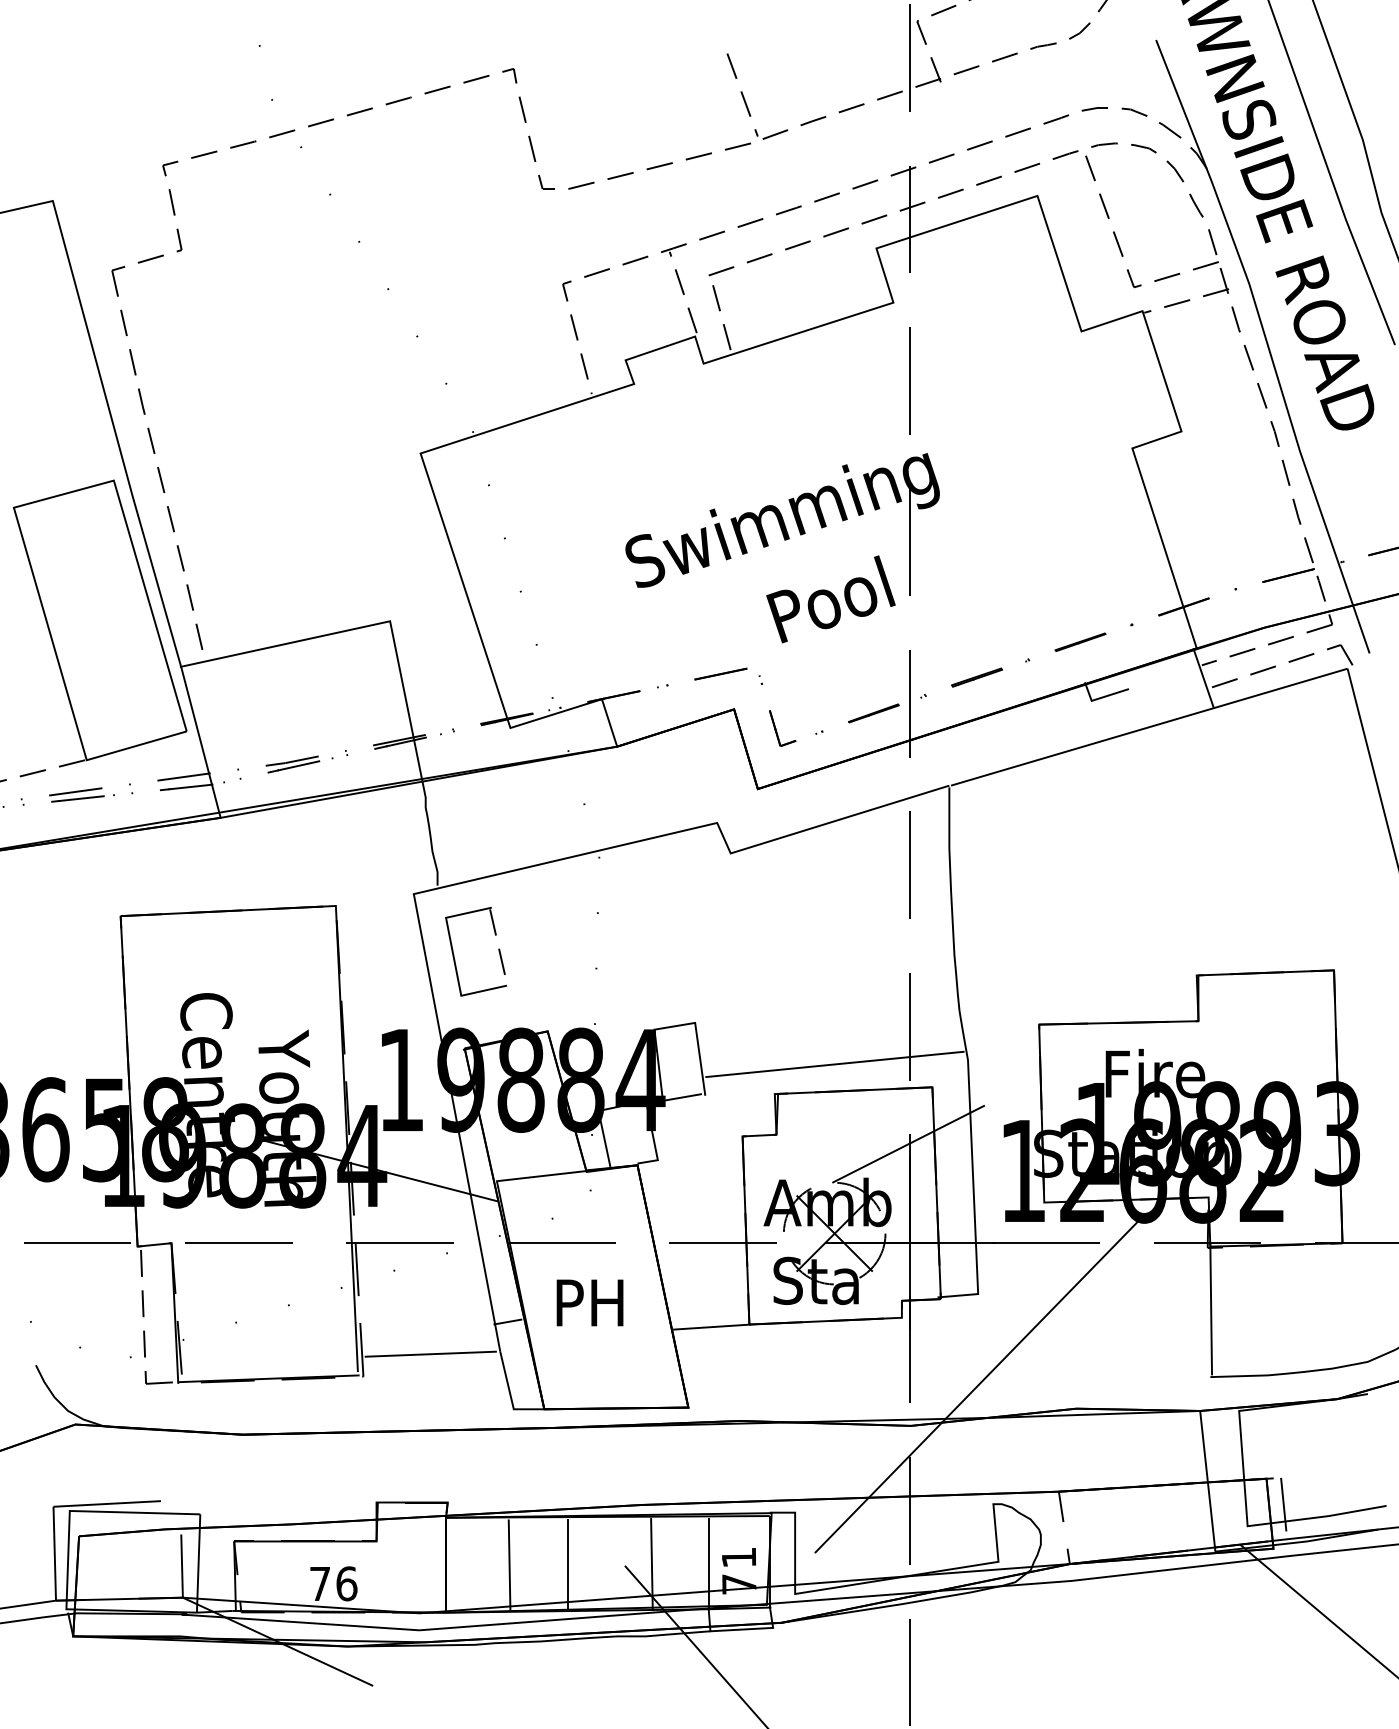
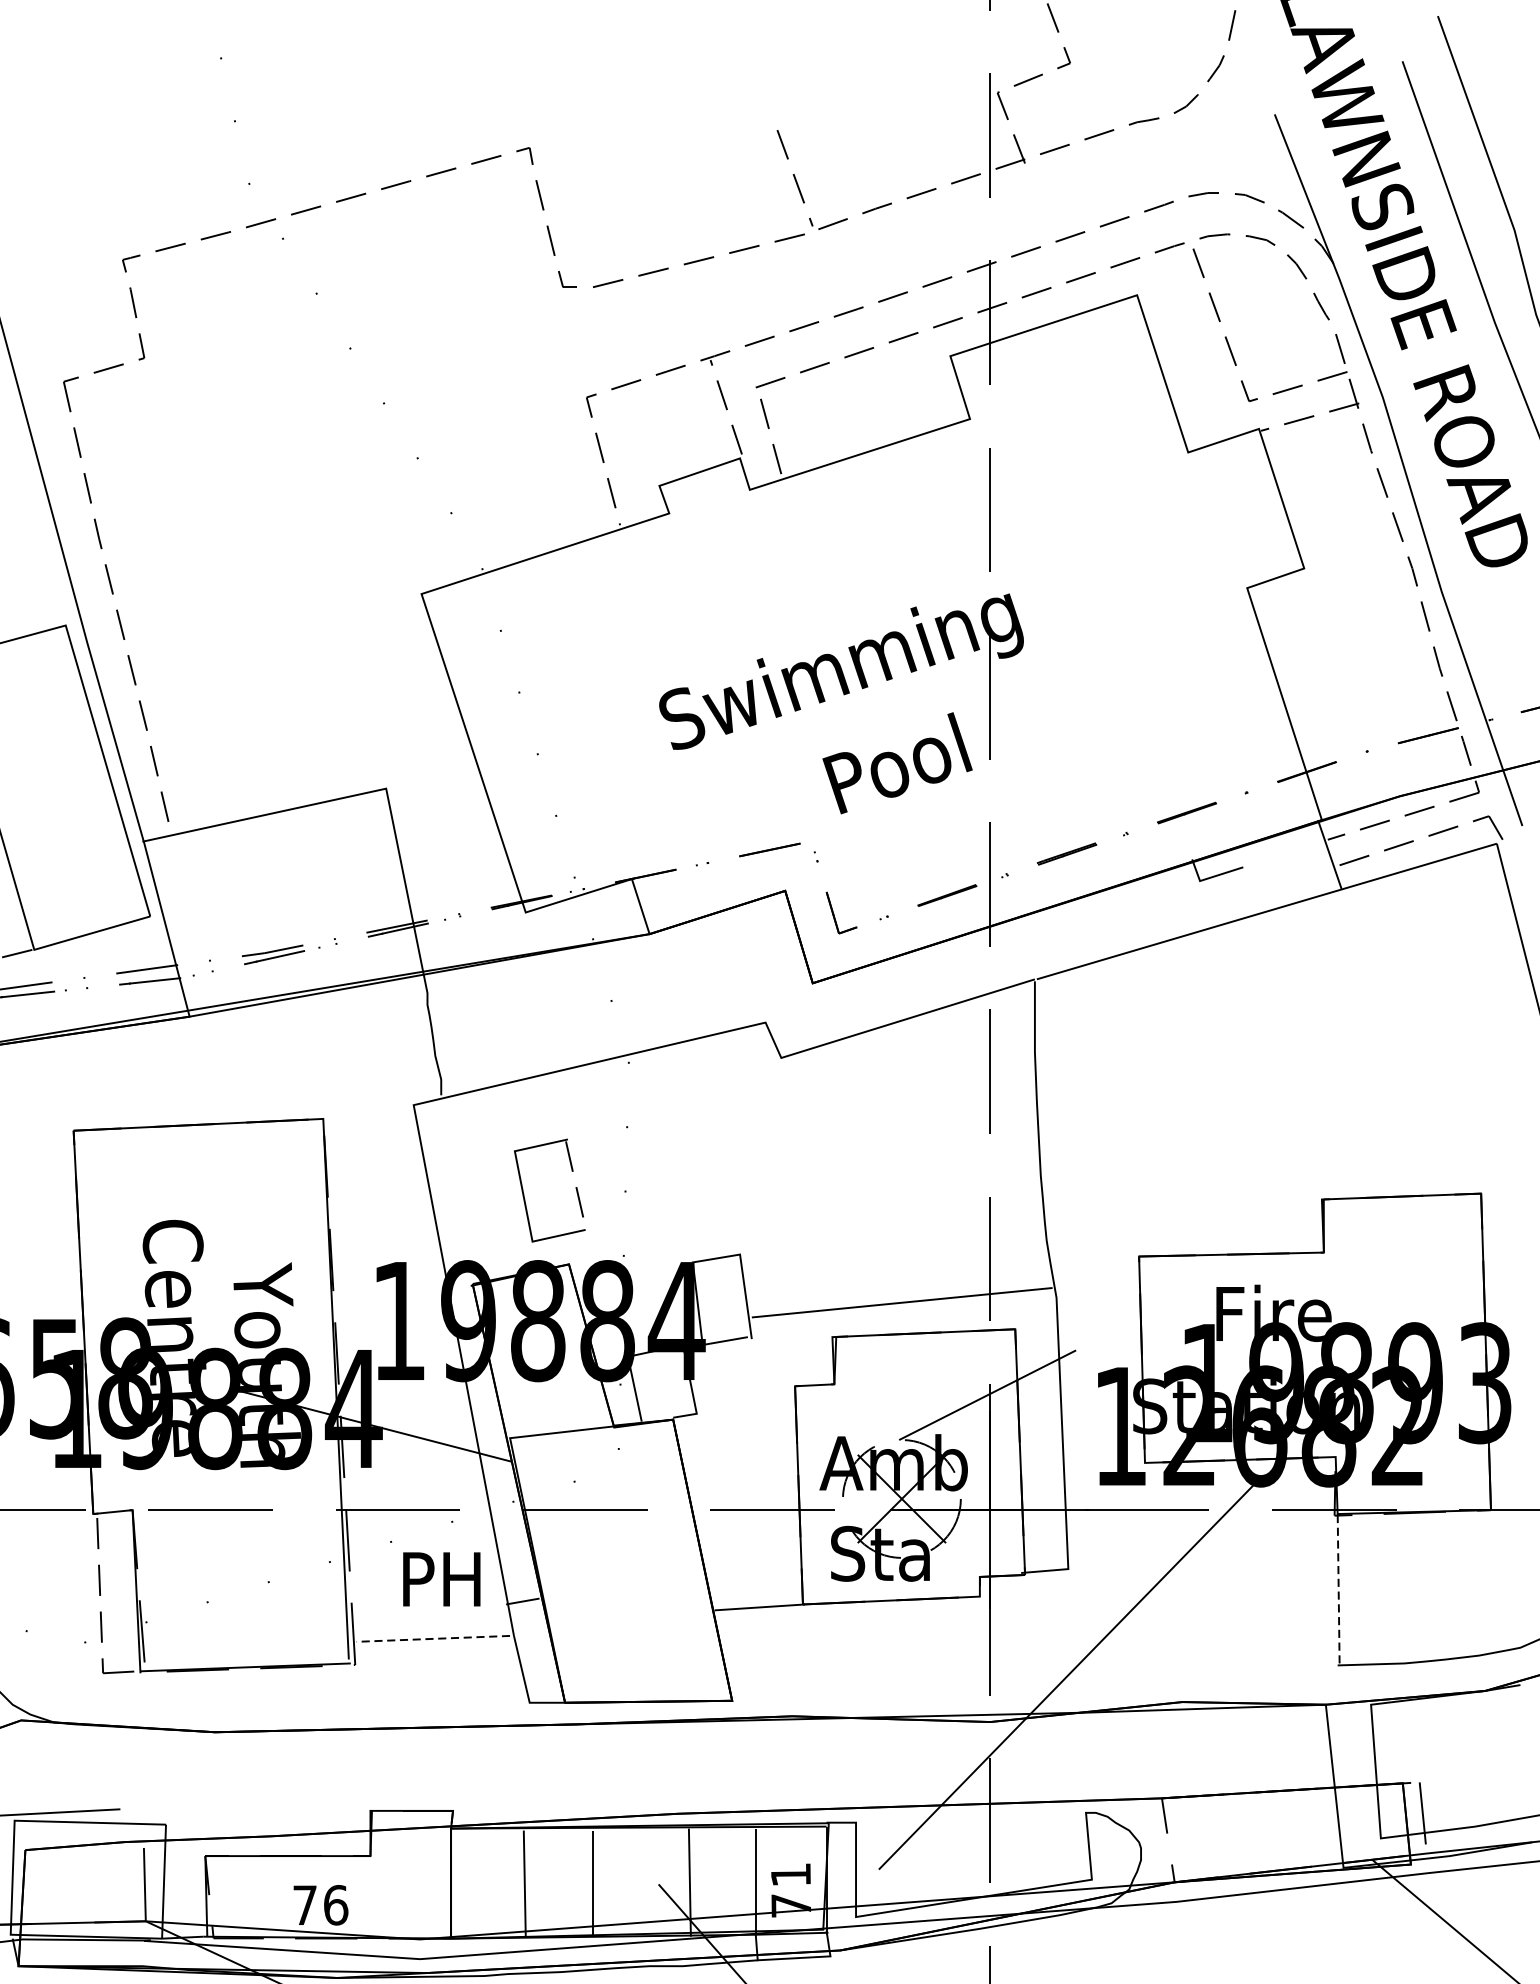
part: (498, 951) -> (575, 1190), moved
text: (589, 1302) -> (441, 1578), moved
line: (1211, 1308) -> (1339, 1585), solid -> dashed
line: (430, 1354) -> (433, 1639), solid -> dashed

